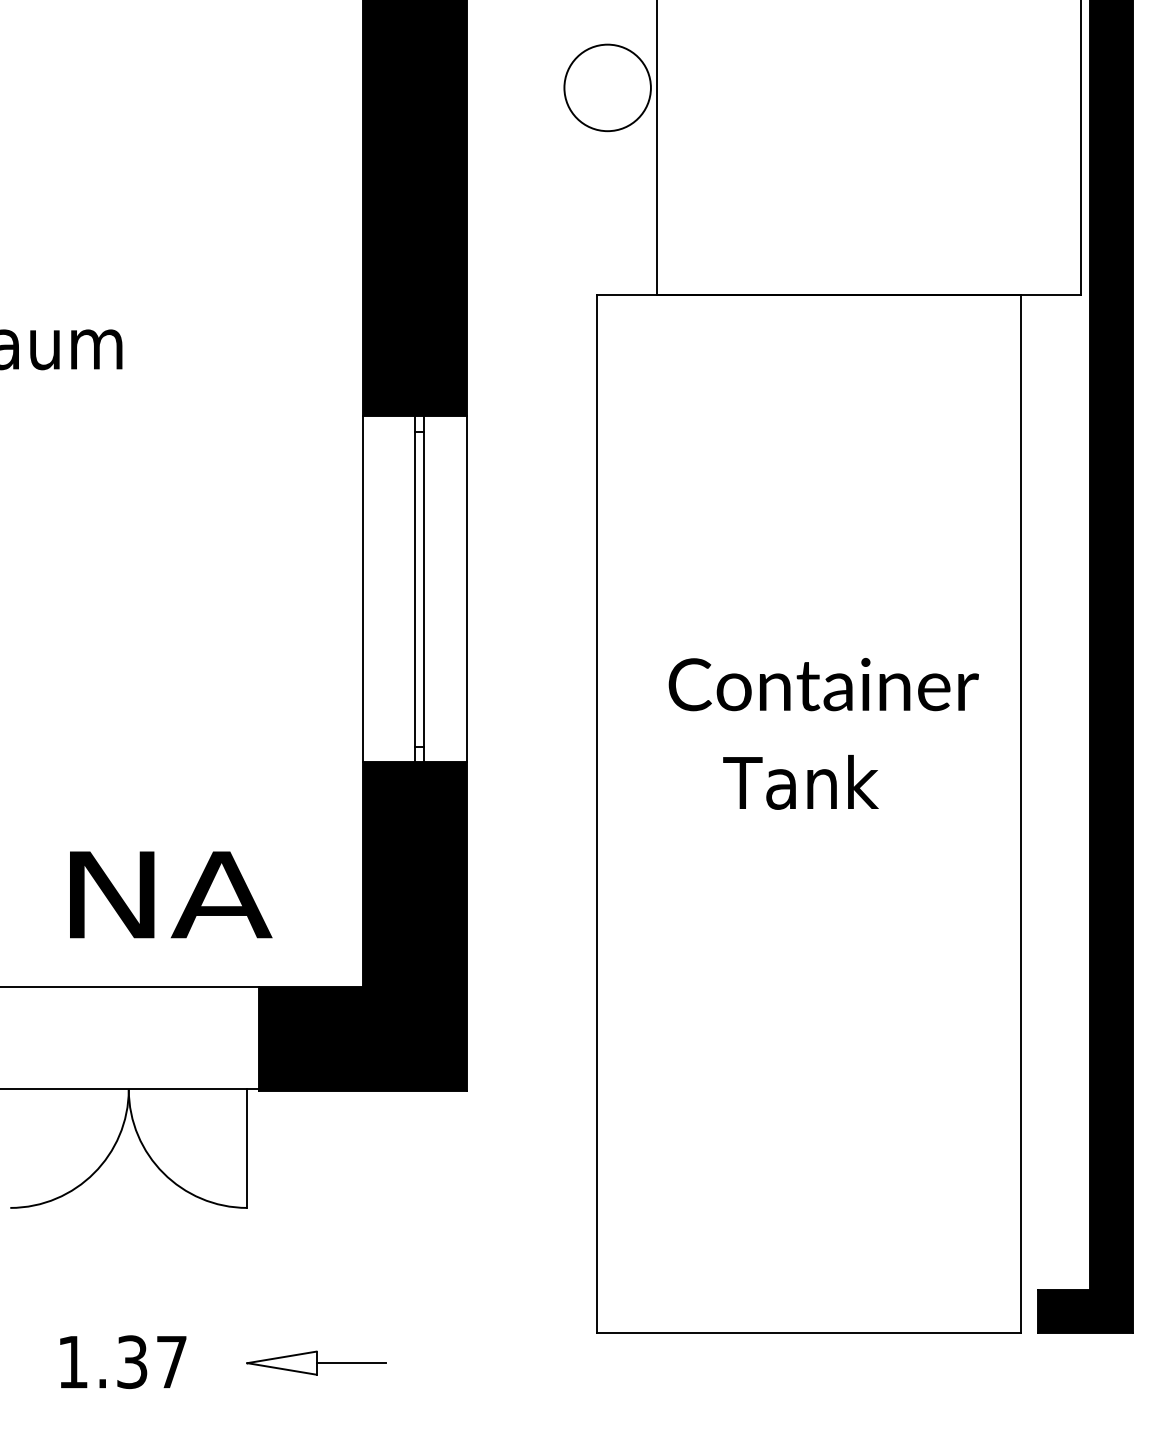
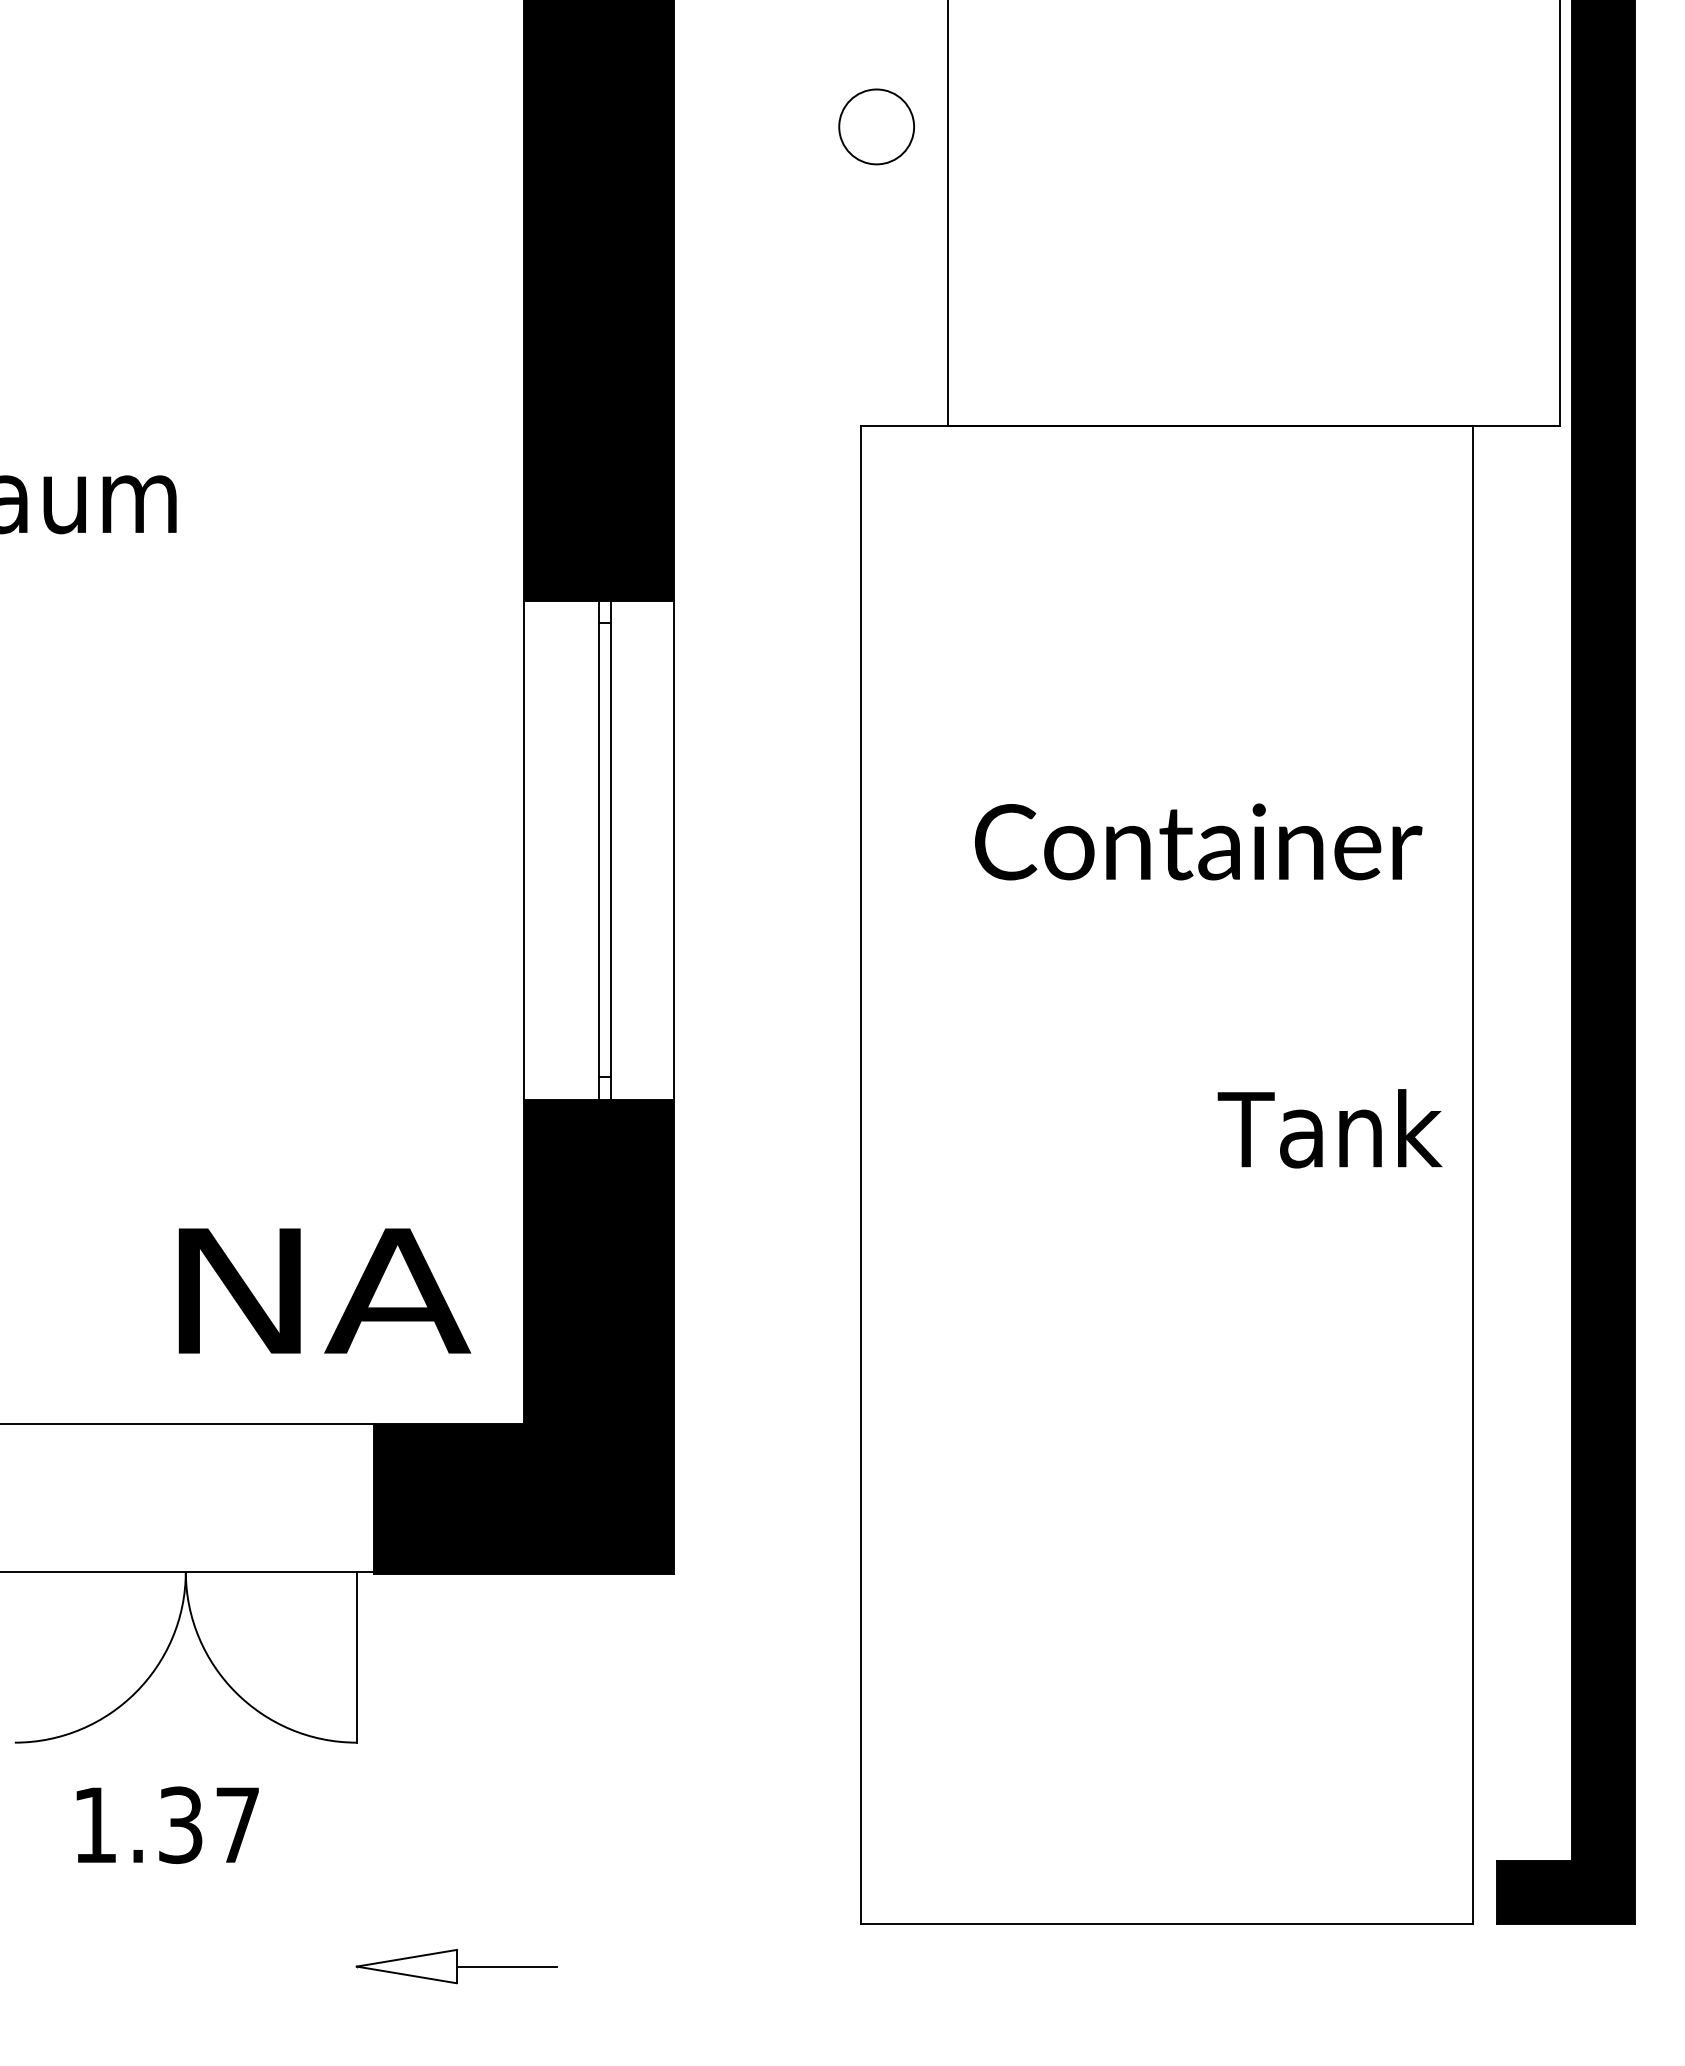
circle: (607, 87) -> (876, 126), size x0.6
text: (823, 684) -> (1198, 841), moved
text: (800, 782) -> (1329, 1128), moved
text: (171, 894) -> (325, 1290), moved
text: (123, 1361) -> (168, 1824), moved

